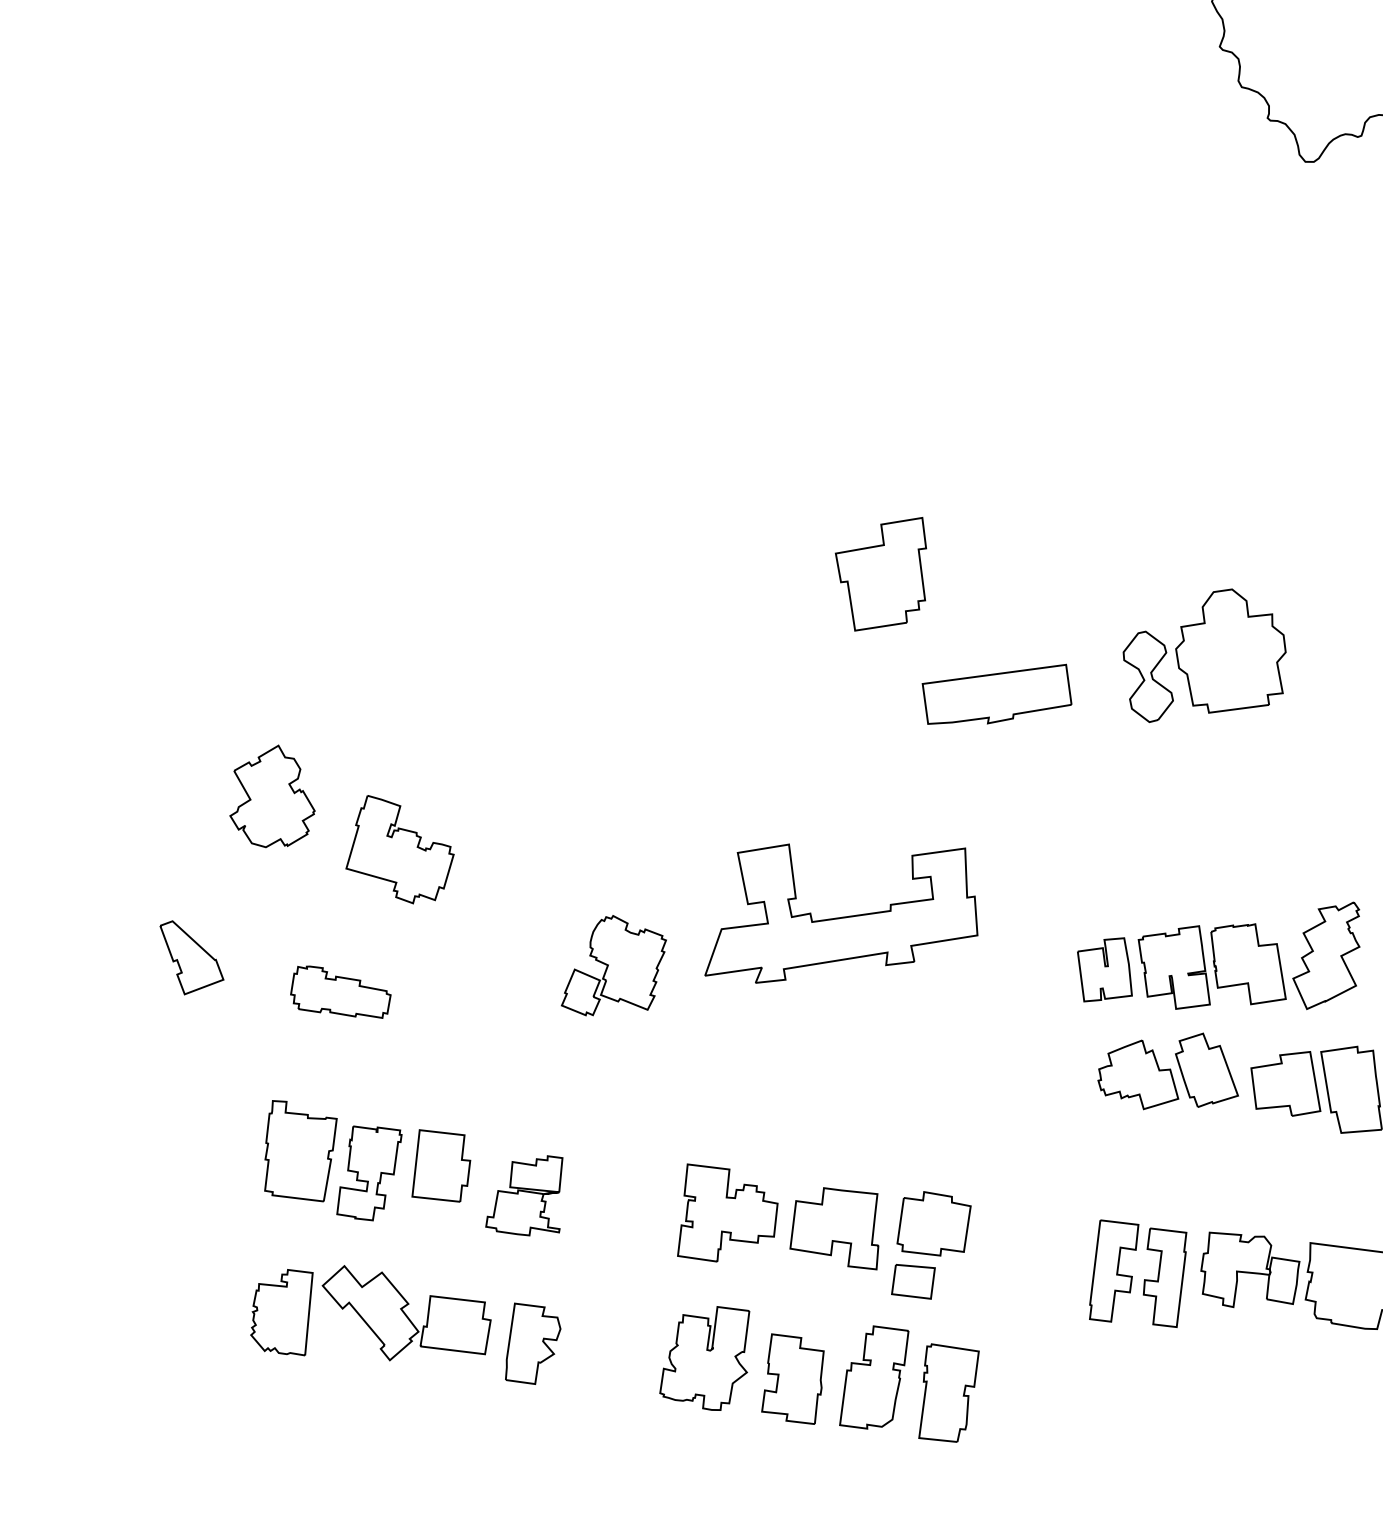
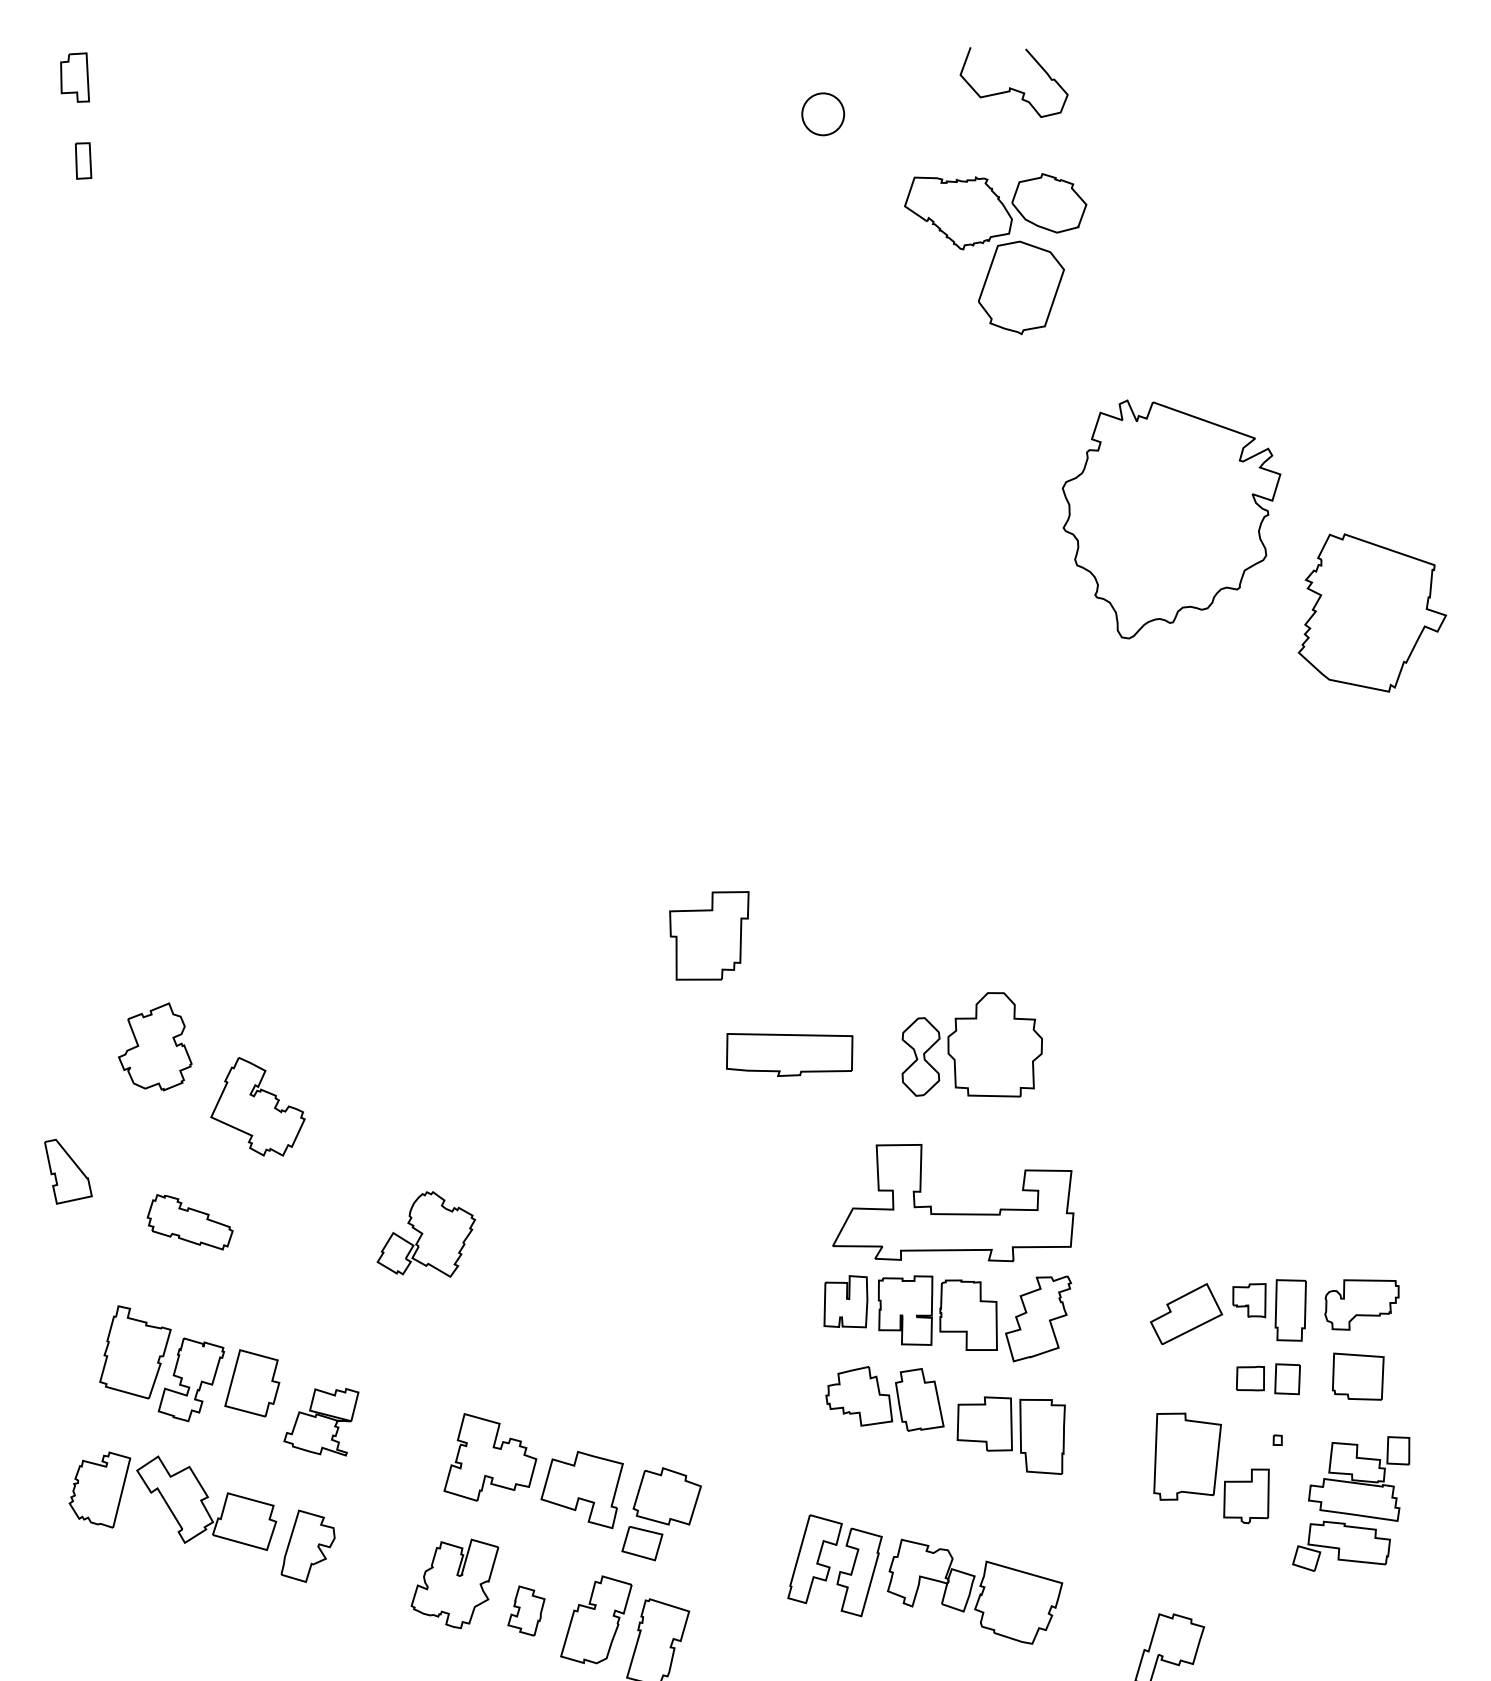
part: (837, 917) -> (953, 1213), moved
part: (792, 1378) -> (526, 1610), size x0.6

